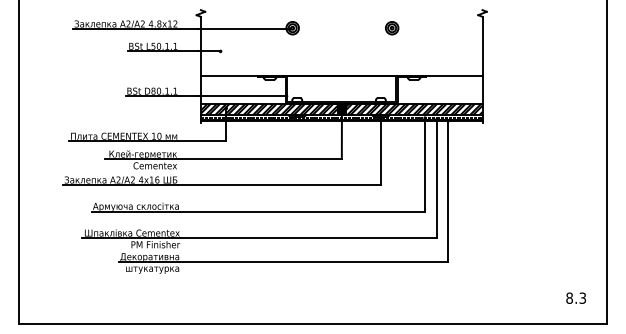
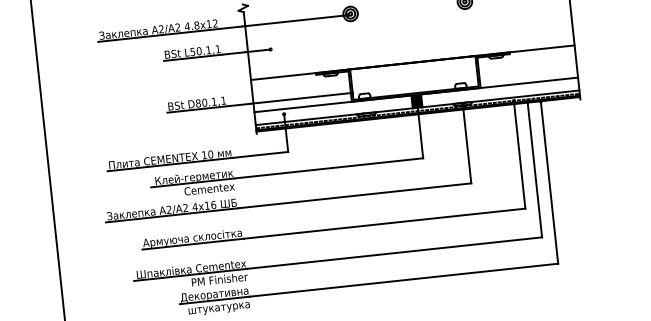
hatch: (268, 109) -> (332, 110), removed
hatch: (413, 109) -> (499, 92), removed

